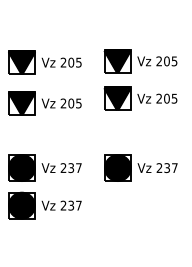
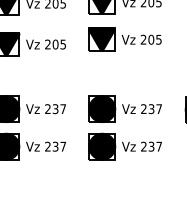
part: (140, 205) -> (124, 146), added

